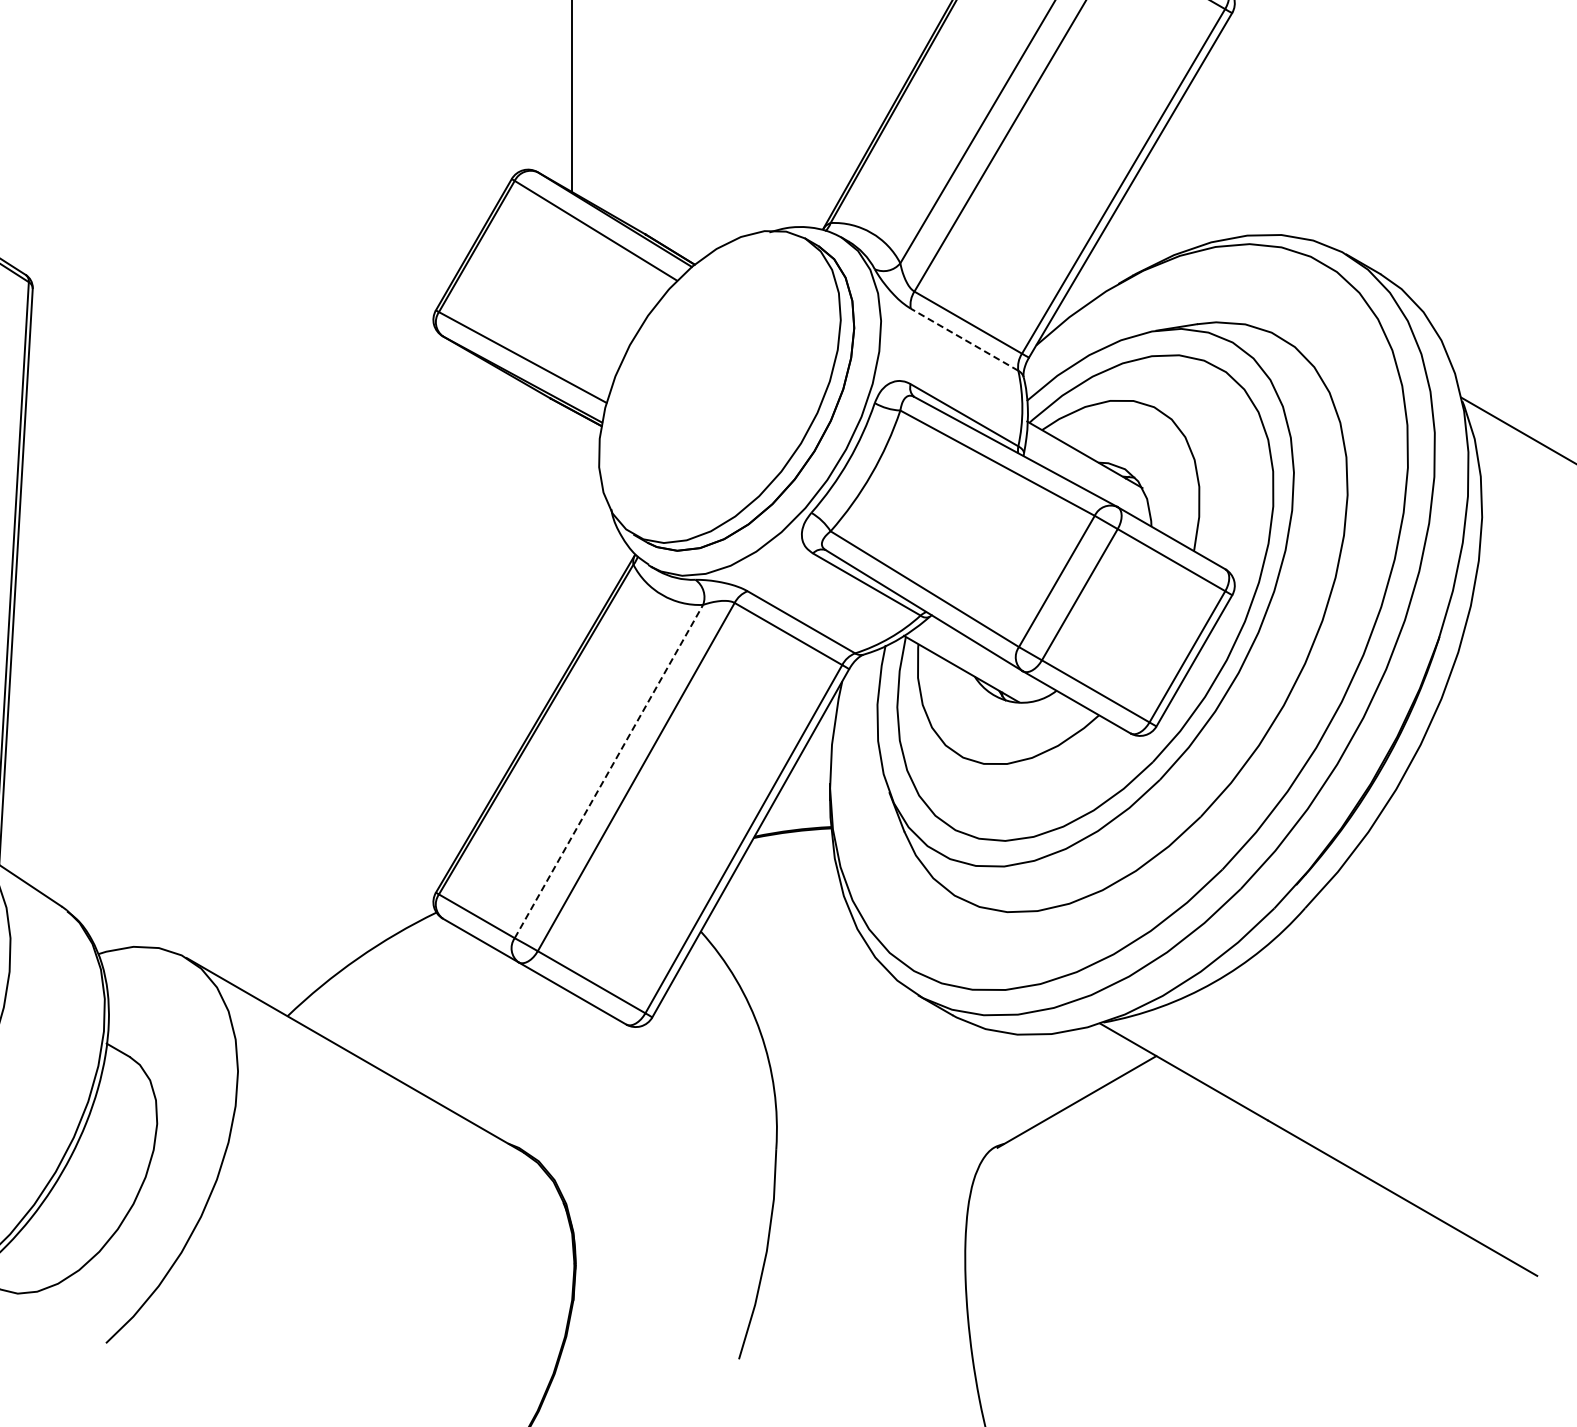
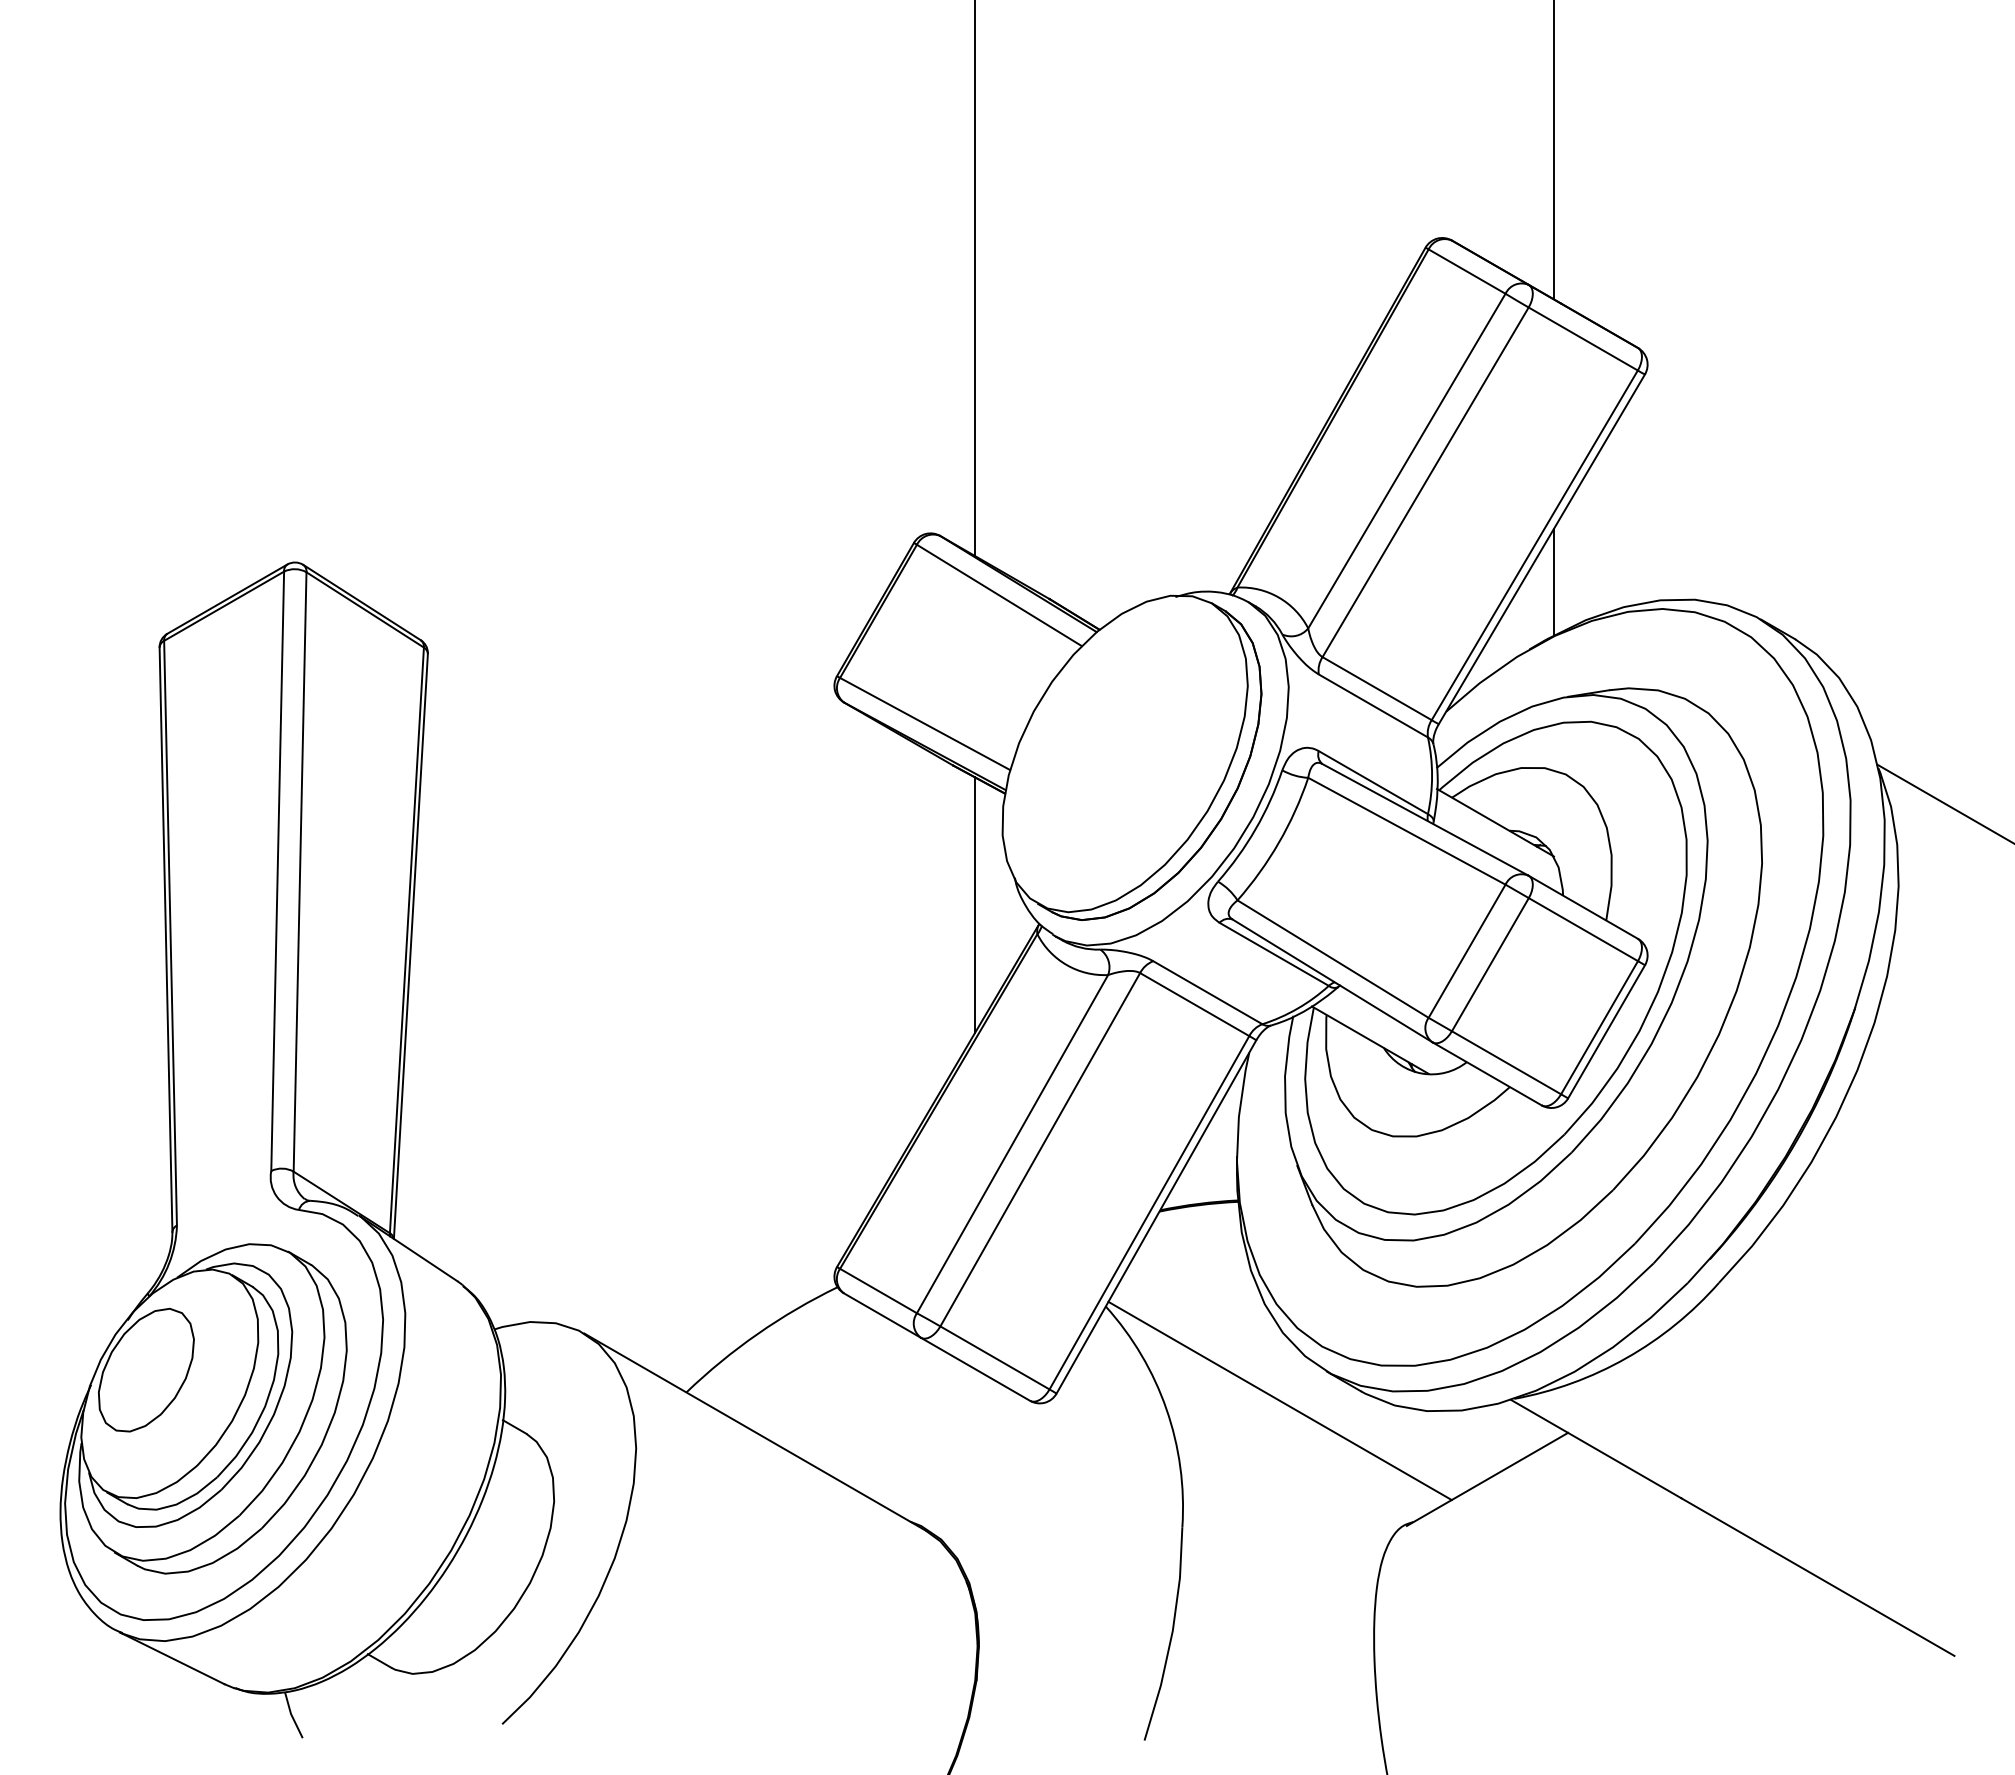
line: (1142, 218) -> (1553, 582), added
line: (963, 339) -> (1372, 705), dashed -> solid
line: (571, 536) -> (974, 905), added
line: (608, 770) -> (1012, 1143), dashed -> solid
line: (872, 1024) -> (1279, 1400), added

